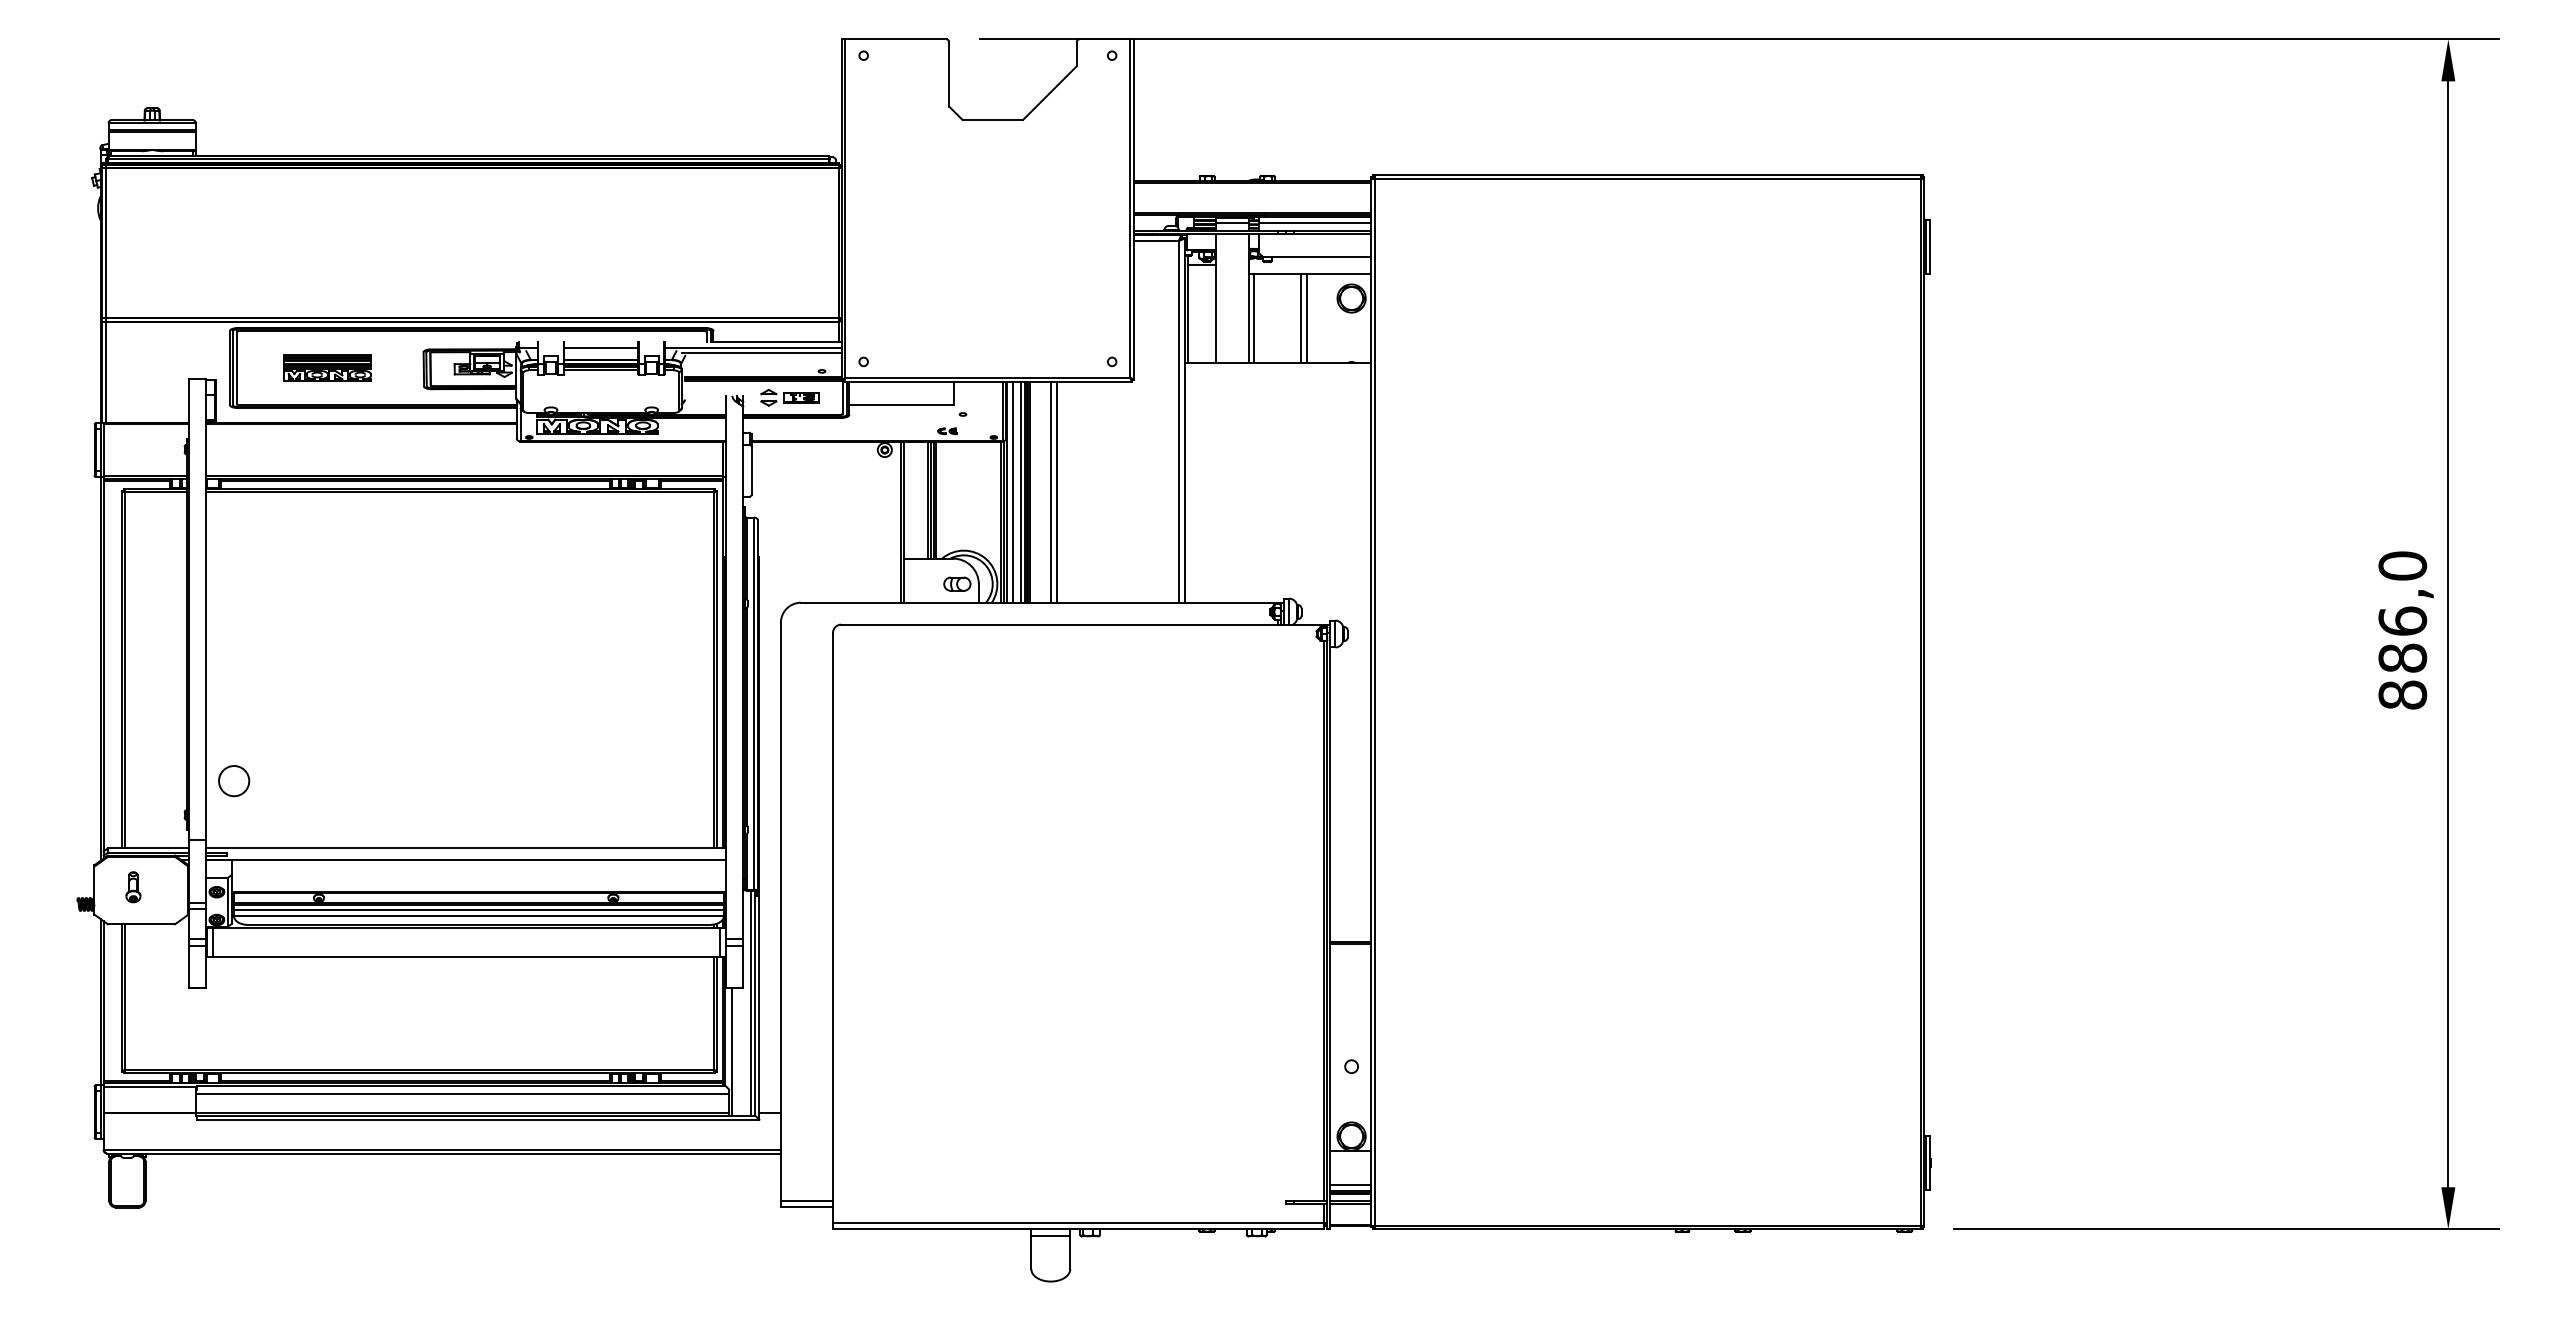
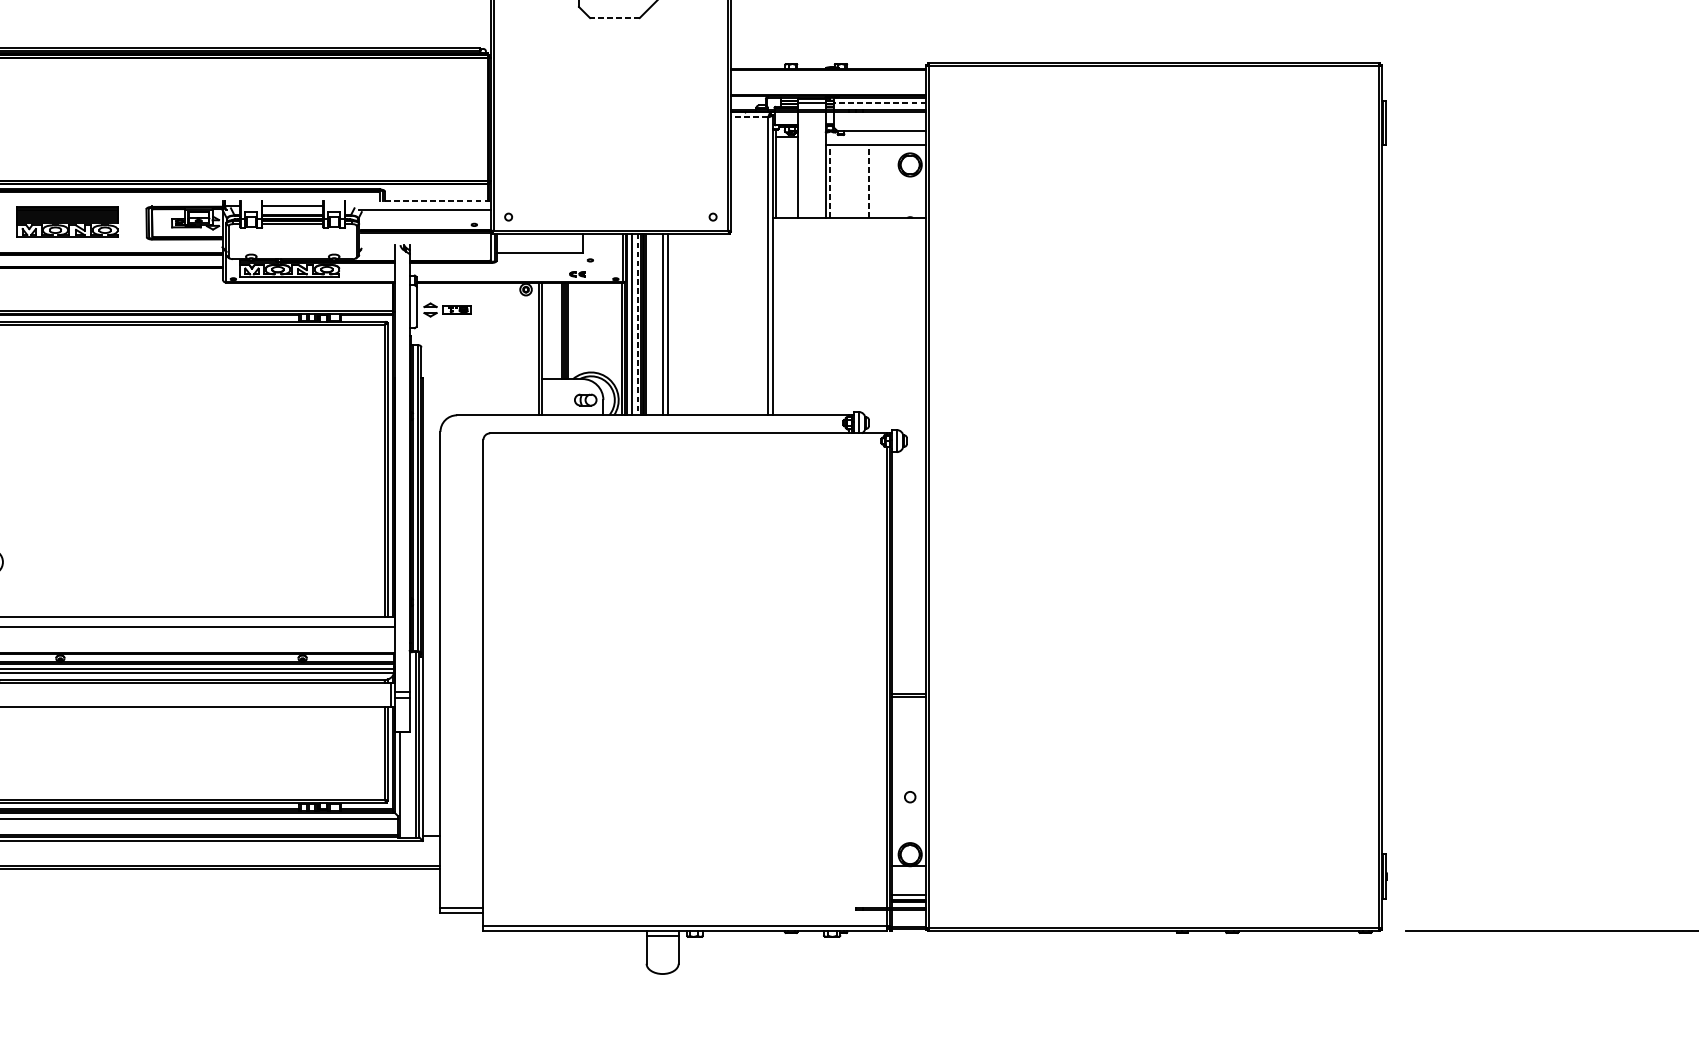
line: (992, 119) -> (614, 17), solid -> dashed
line: (1314, 222) -> (879, 102), solid -> dashed
line: (1156, 240) -> (749, 117), solid -> dashed
line: (1254, 318) -> (830, 181), solid -> dashed
line: (1301, 318) -> (868, 181), solid -> dashed
line: (1307, 318) -> (873, 181), removed
line: (778, 341) -> (438, 200), solid -> dashed
line: (753, 347) -> (417, 205), removed
part: (327, 367) -> (67, 221), size x1.4
part: (789, 397) -> (447, 309), moved
line: (1020, 492) -> (637, 324), solid -> dashed

